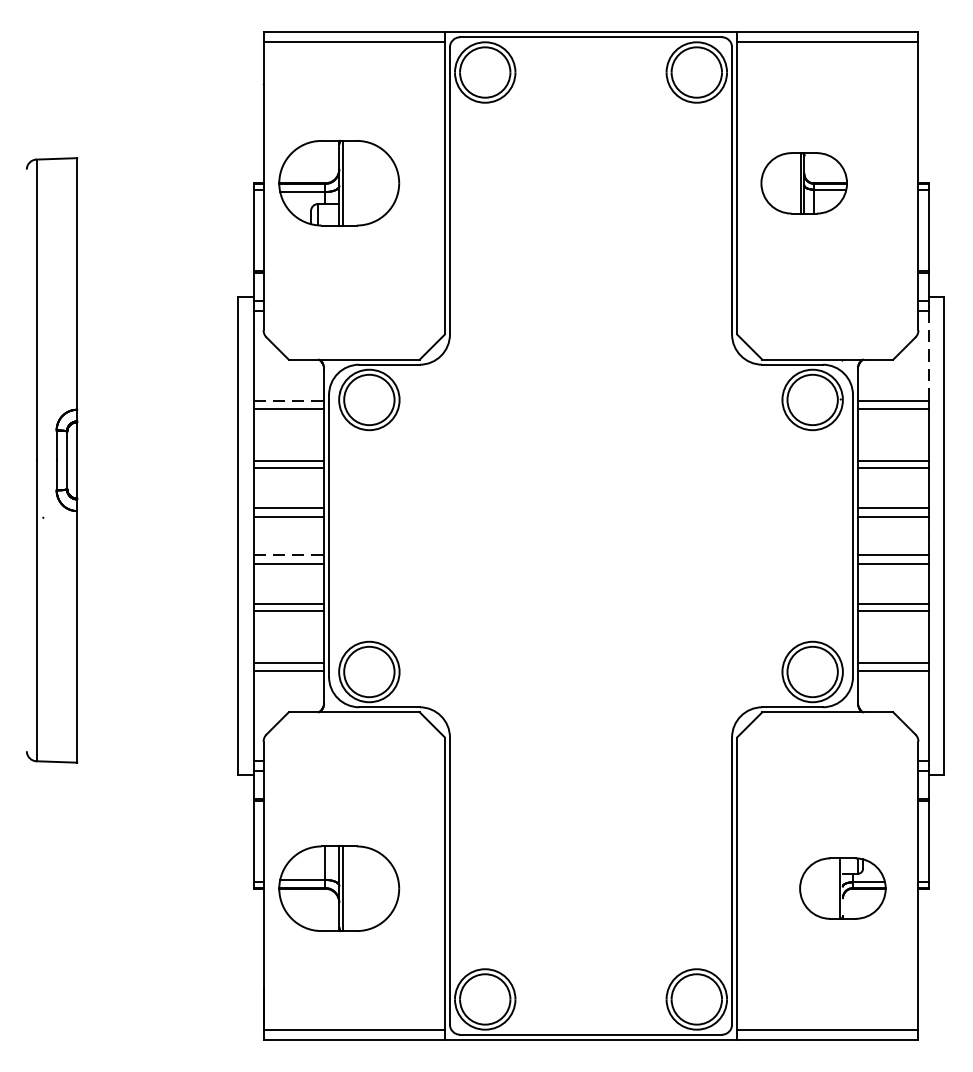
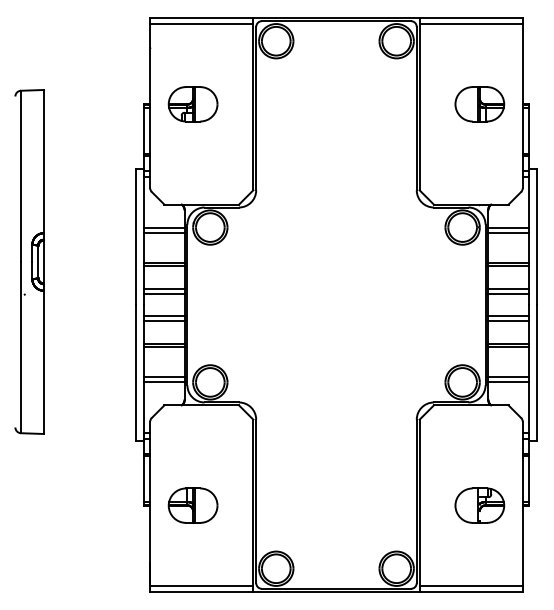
part: (338, 183) -> (192, 104), size x0.71
part: (803, 183) -> (479, 104), moved
line: (928, 355) -> (528, 202), dashed -> solid
line: (288, 401) -> (164, 228), dashed -> solid
line: (288, 554) -> (164, 315), dashed -> solid
part: (338, 888) -> (192, 505), size x0.71

